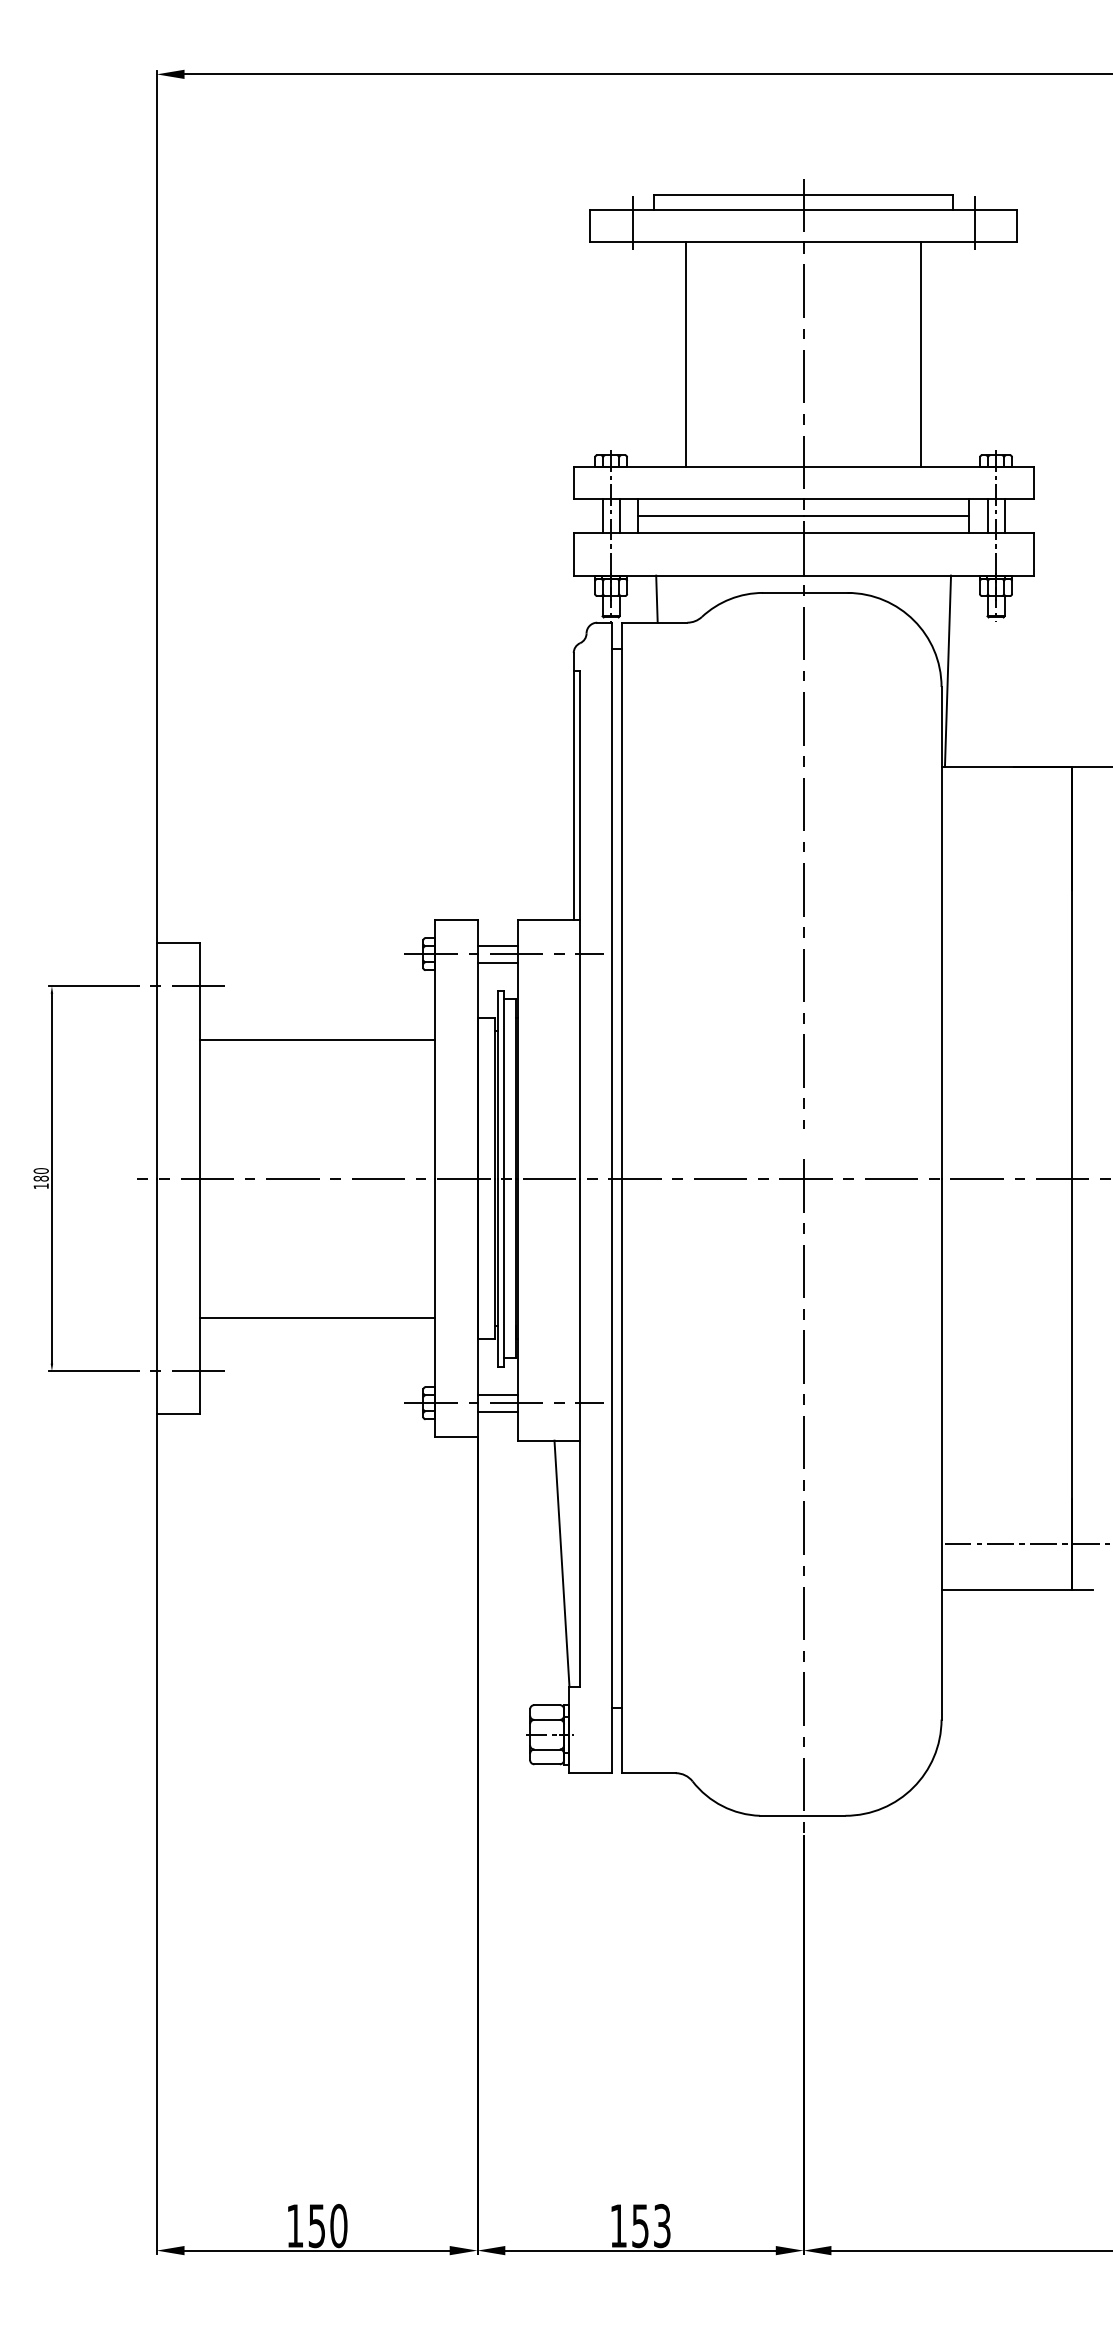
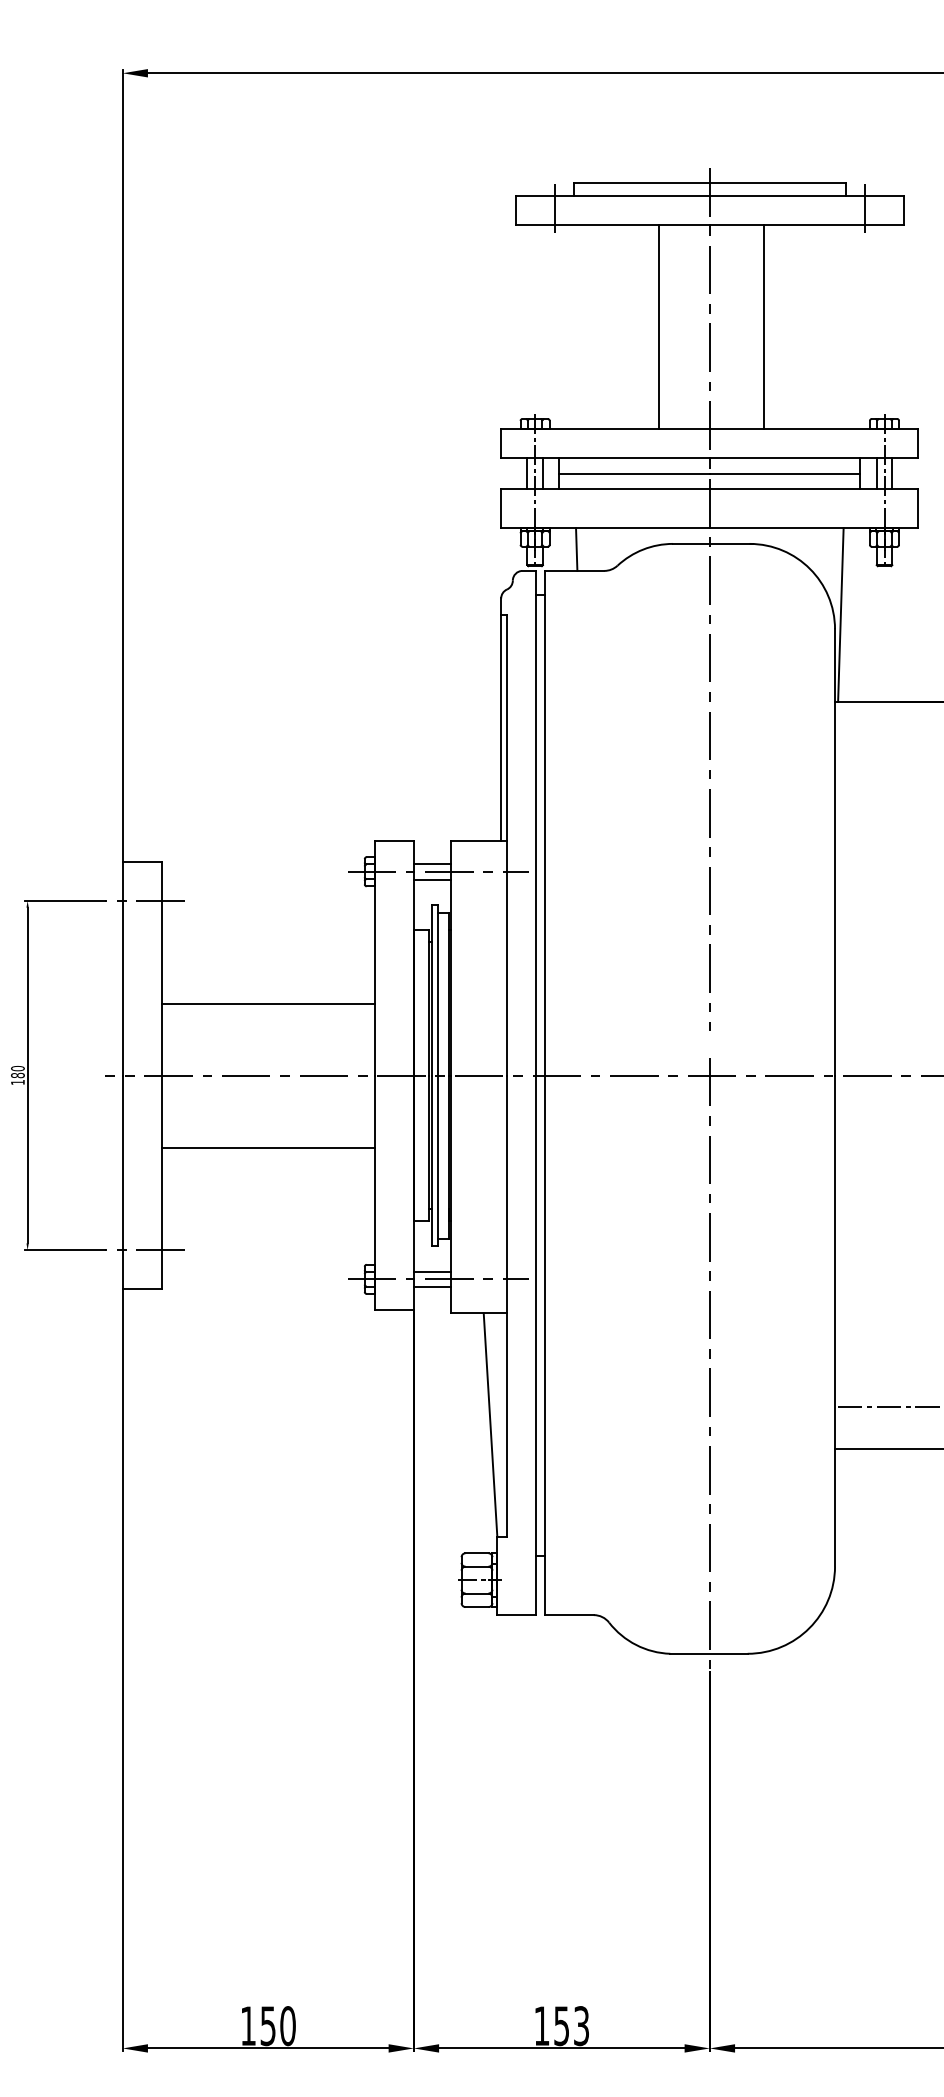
line: (686, 354) -> (659, 327), moved
line: (921, 354) -> (764, 327), moved
line: (316, 1039) -> (267, 1003), moved
line: (316, 1317) -> (267, 1147), moved

